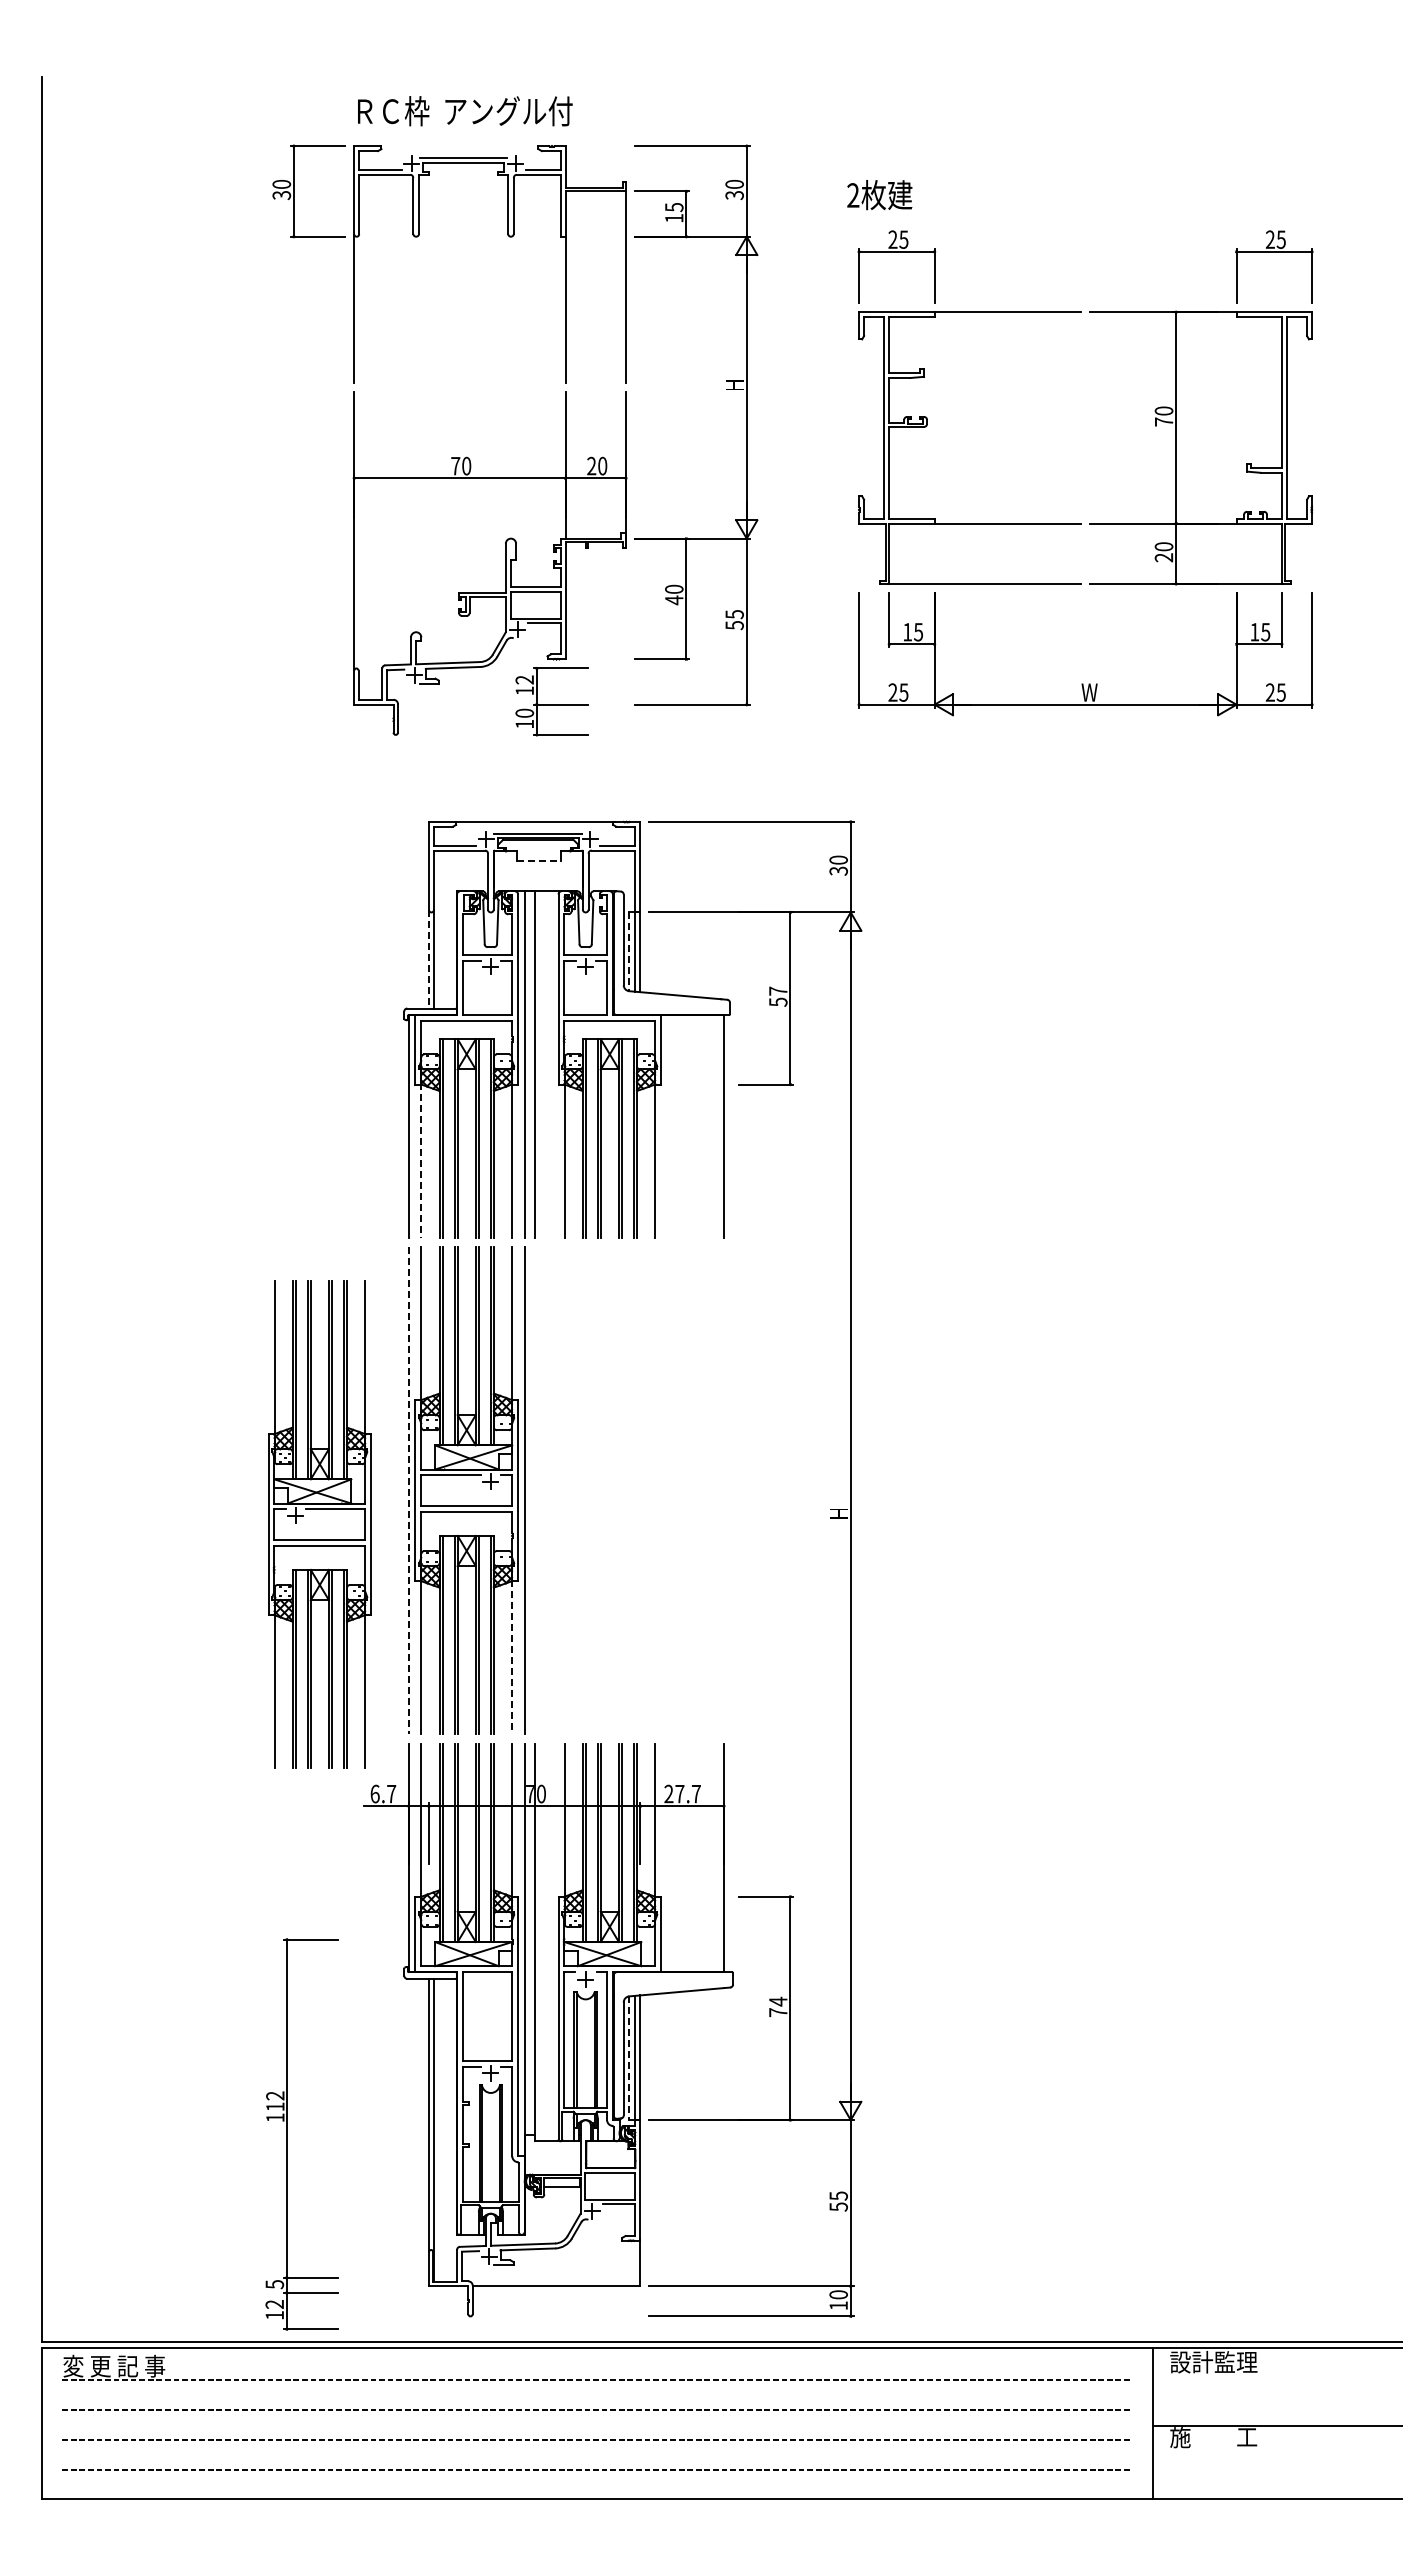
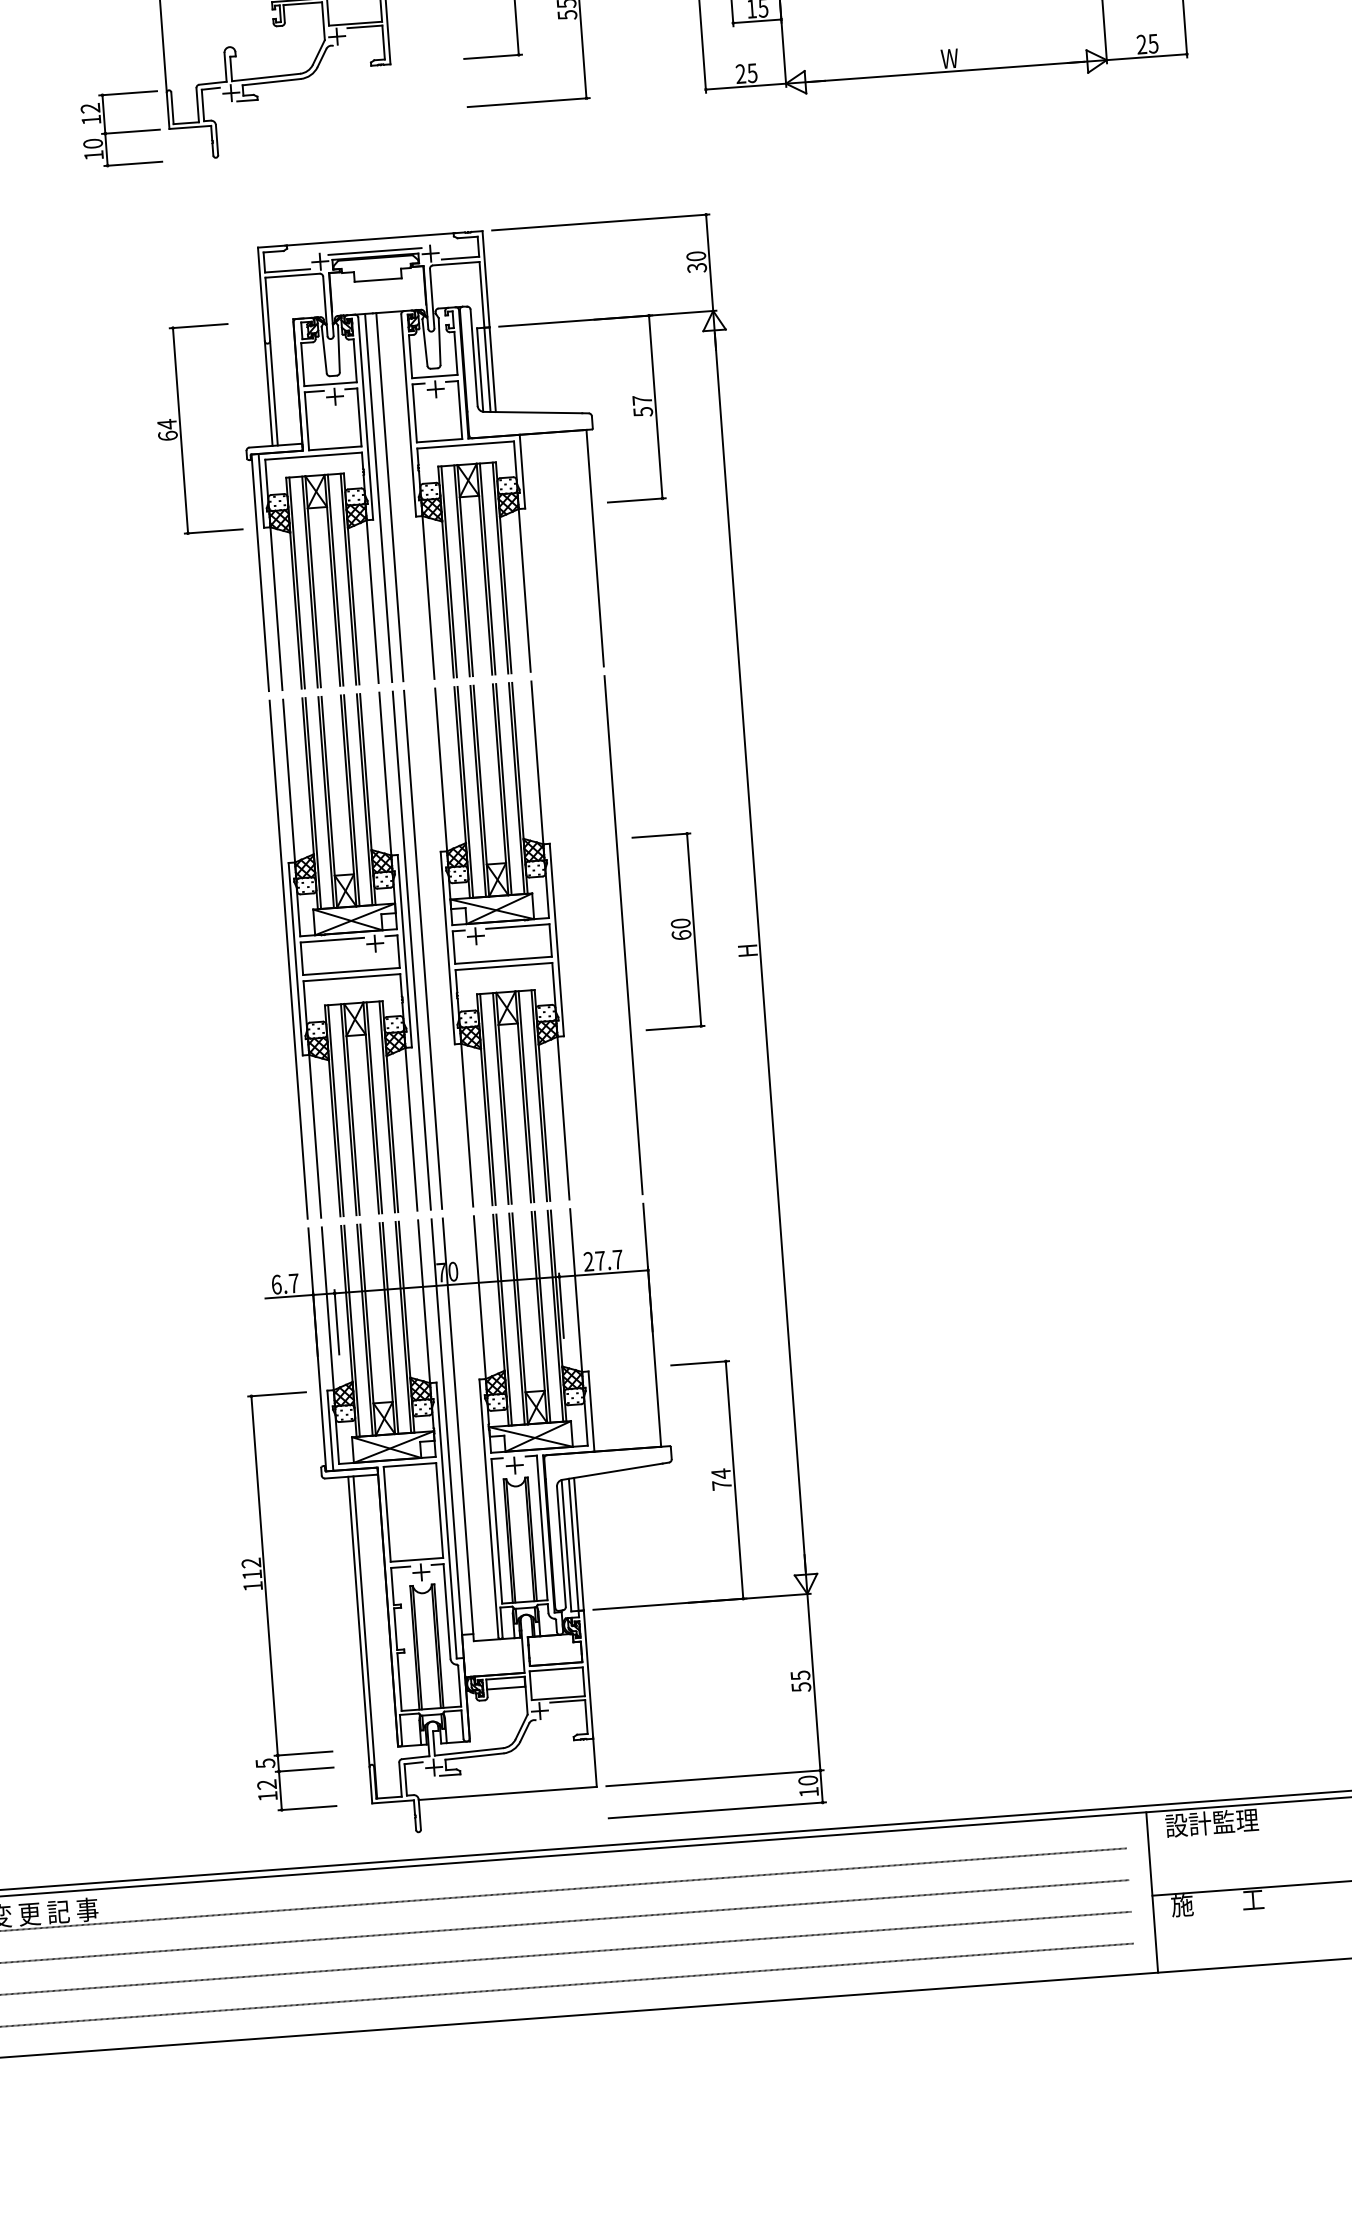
part: (551, 701) -> (120, 129), moved
line: (539, 860) -> (378, 280), dashed -> solid
line: (628, 952) -> (480, 370), dashed -> solid
line: (429, 959) -> (269, 393), dashed -> solid
part: (344, 987) -> (181, 430), added
line: (421, 1160) -> (276, 607), dashed -> solid
line: (408, 1490) -> (288, 959), dashed -> solid
line: (535, 1490) -> (423, 949), added
line: (723, 1490) -> (623, 935), added
part: (765, 1490) -> (667, 931), added
part: (319, 1524) -> (501, 943), moved
line: (512, 1657) -> (411, 1128), dashed -> solid
line: (628, 2058) -> (566, 1545), dashed -> solid
part: (287, 2134) -> (267, 1603), moved

